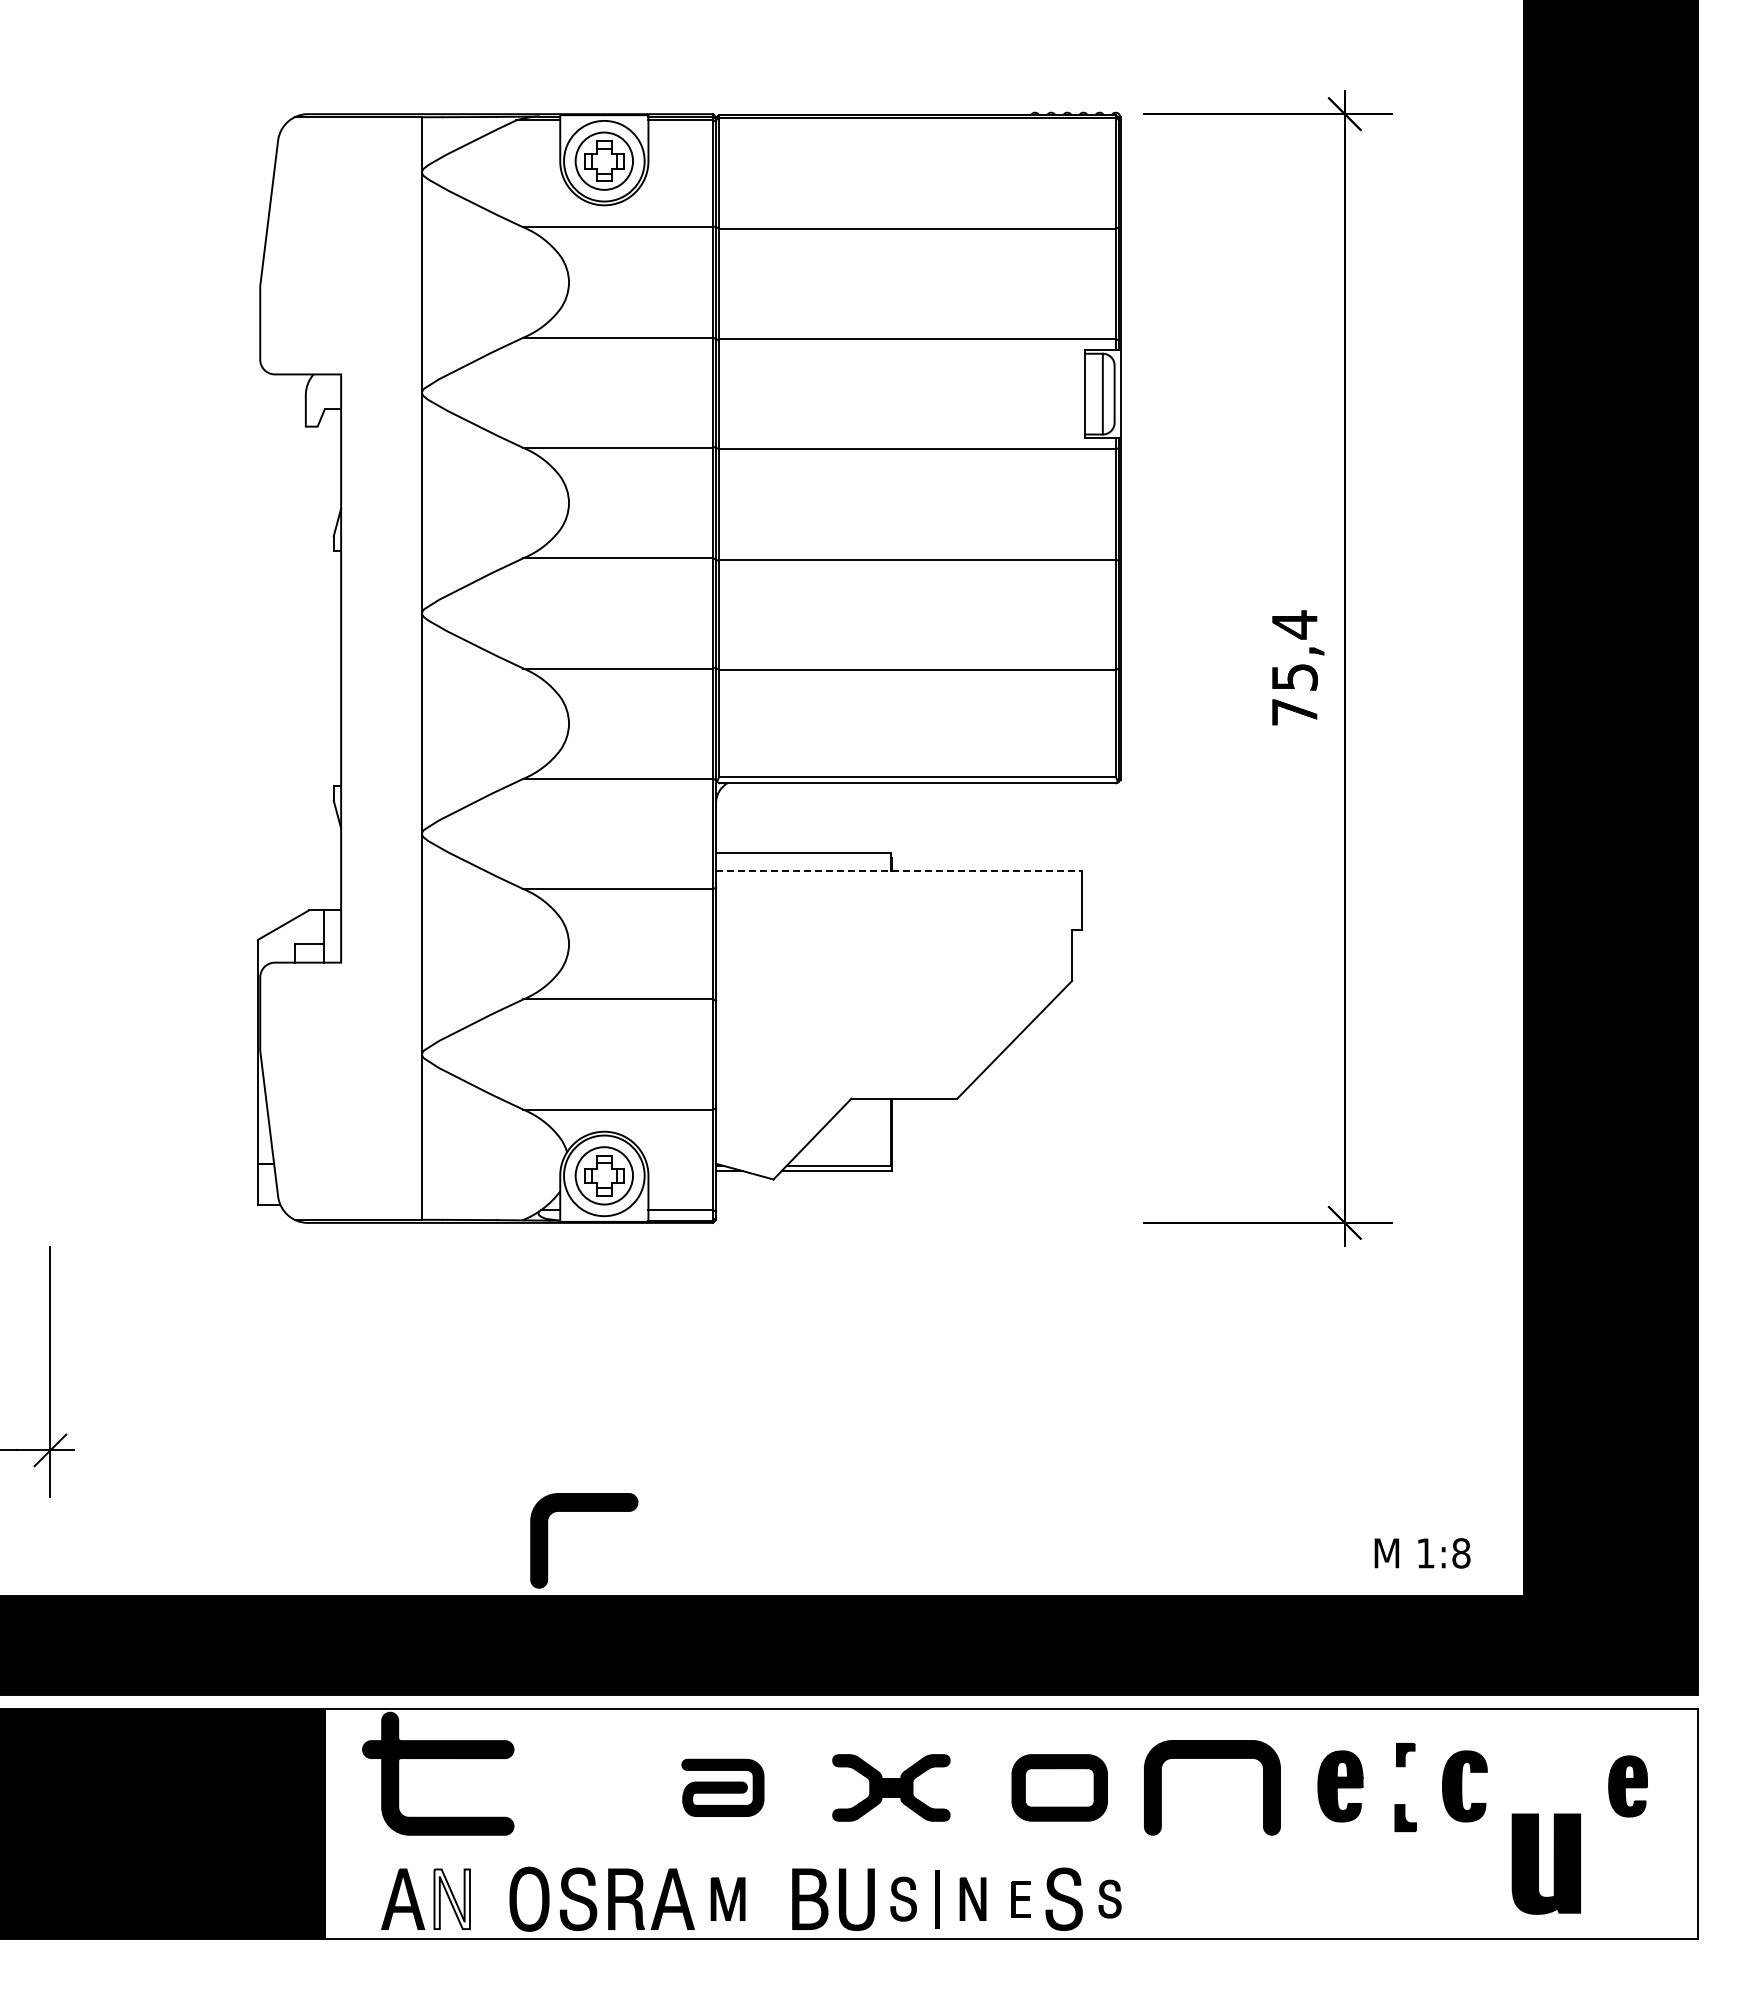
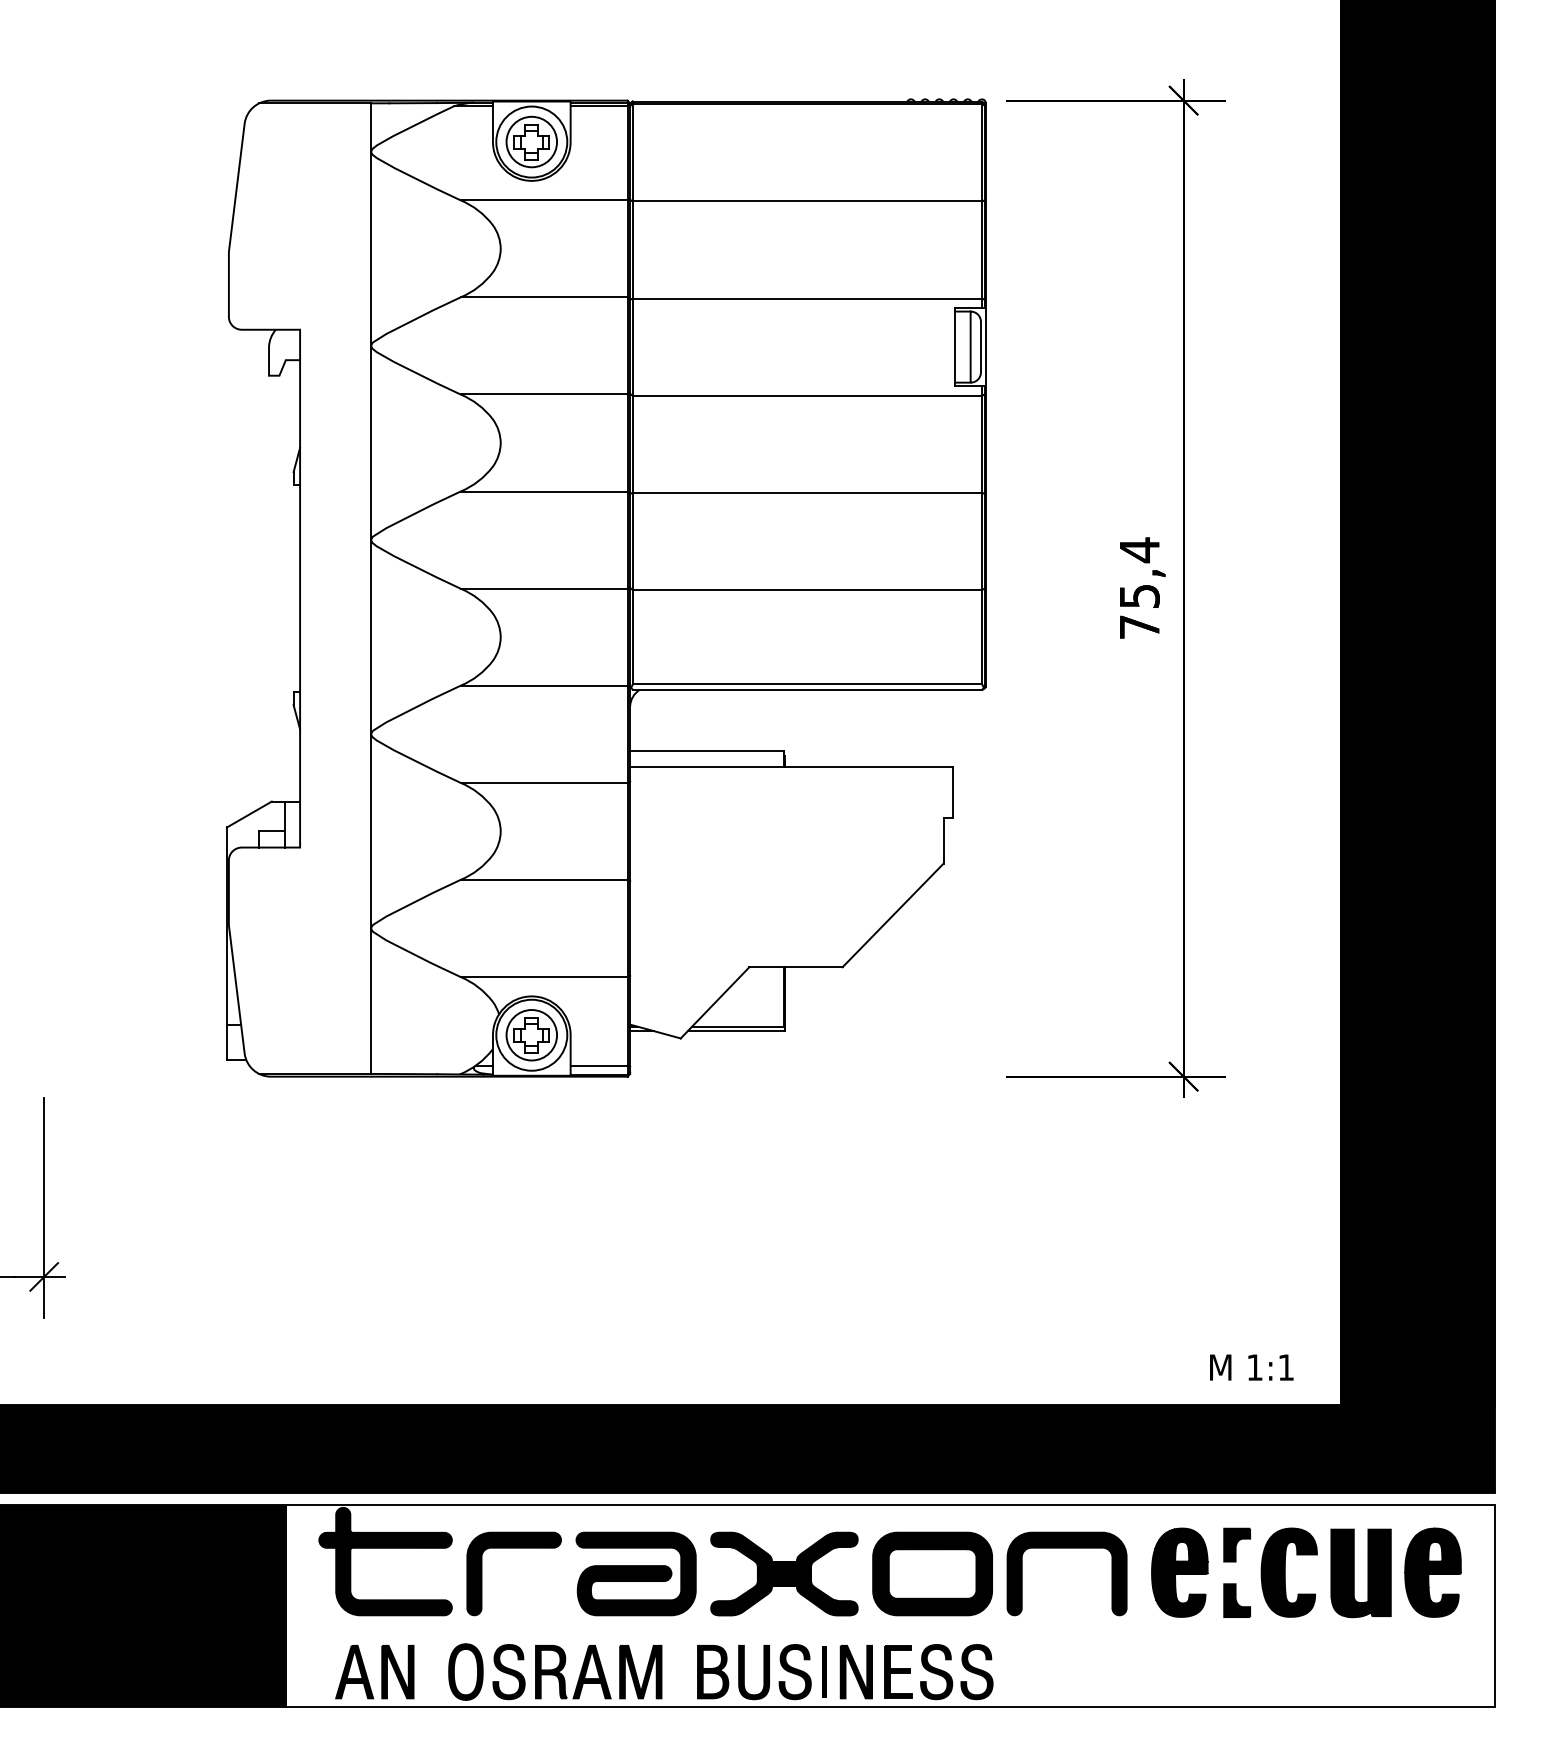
line: (899, 870) -> (791, 766), dashed -> solid
part: (584, 1511) -> (514, 1548), moved
text: (1461, 1553) -> (1286, 1367), 1:8 -> 1:1
part: (1405, 1754) -> (1237, 1544), size x1.67
part: (1340, 1786) -> (1179, 1572), size x1.43
part: (1464, 1786) -> (1288, 1572), size x1.43
part: (1627, 1786) -> (1432, 1572), size x1.67
part: (722, 1787) -> (635, 1573), size x1.67
part: (891, 1787) -> (784, 1573), size x1.43
part: (1059, 1787) -> (932, 1573), size x1.43
part: (1405, 1817) -> (1237, 1600), size x1.43
part: (1538, 1863) -> (1354, 1572), moved
part: (727, 1898) -> (640, 1671), size x1.43
part: (903, 1898) -> (795, 1671), size x1.43
part: (972, 1898) -> (855, 1671), size x1.43
part: (1109, 1898) -> (976, 1671), size x1.67
fill: (451, 1899) -> (397, 1672), added
part: (1020, 1899) -> (898, 1672), size x1.67

